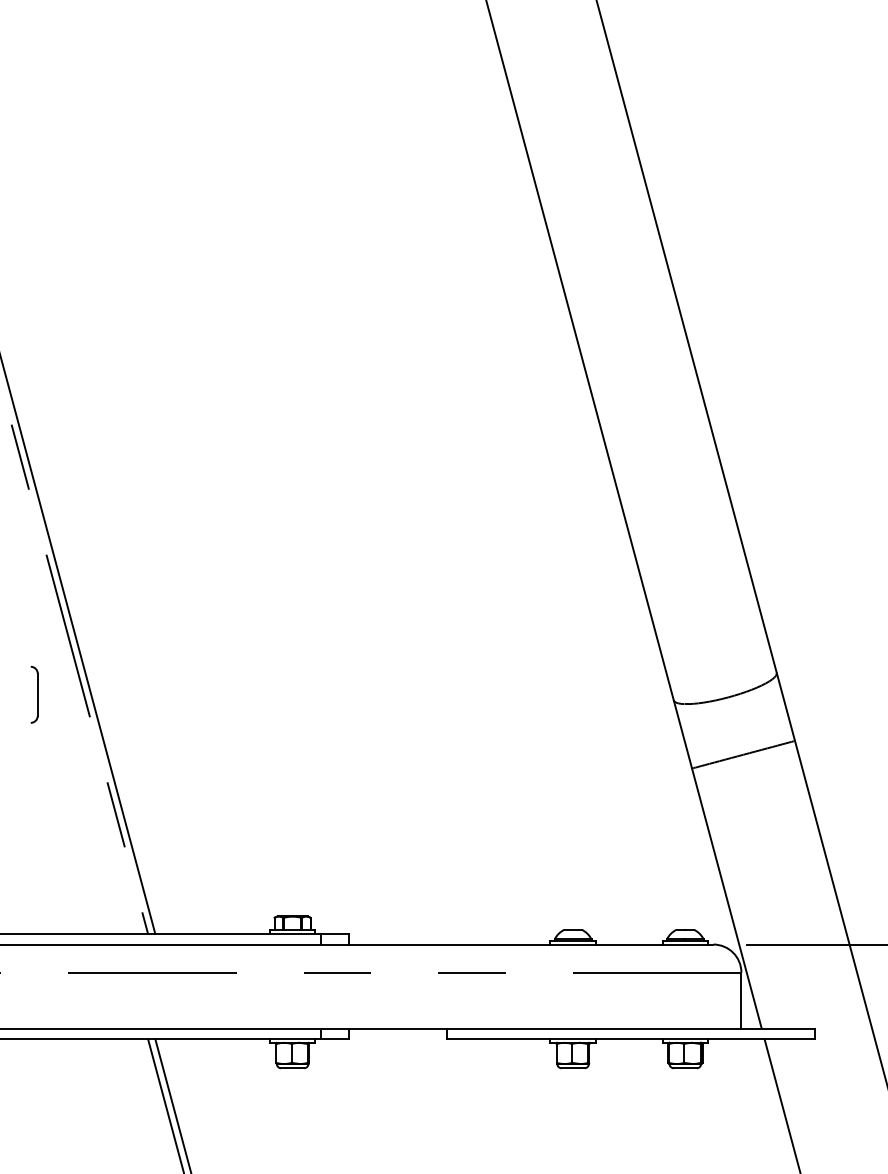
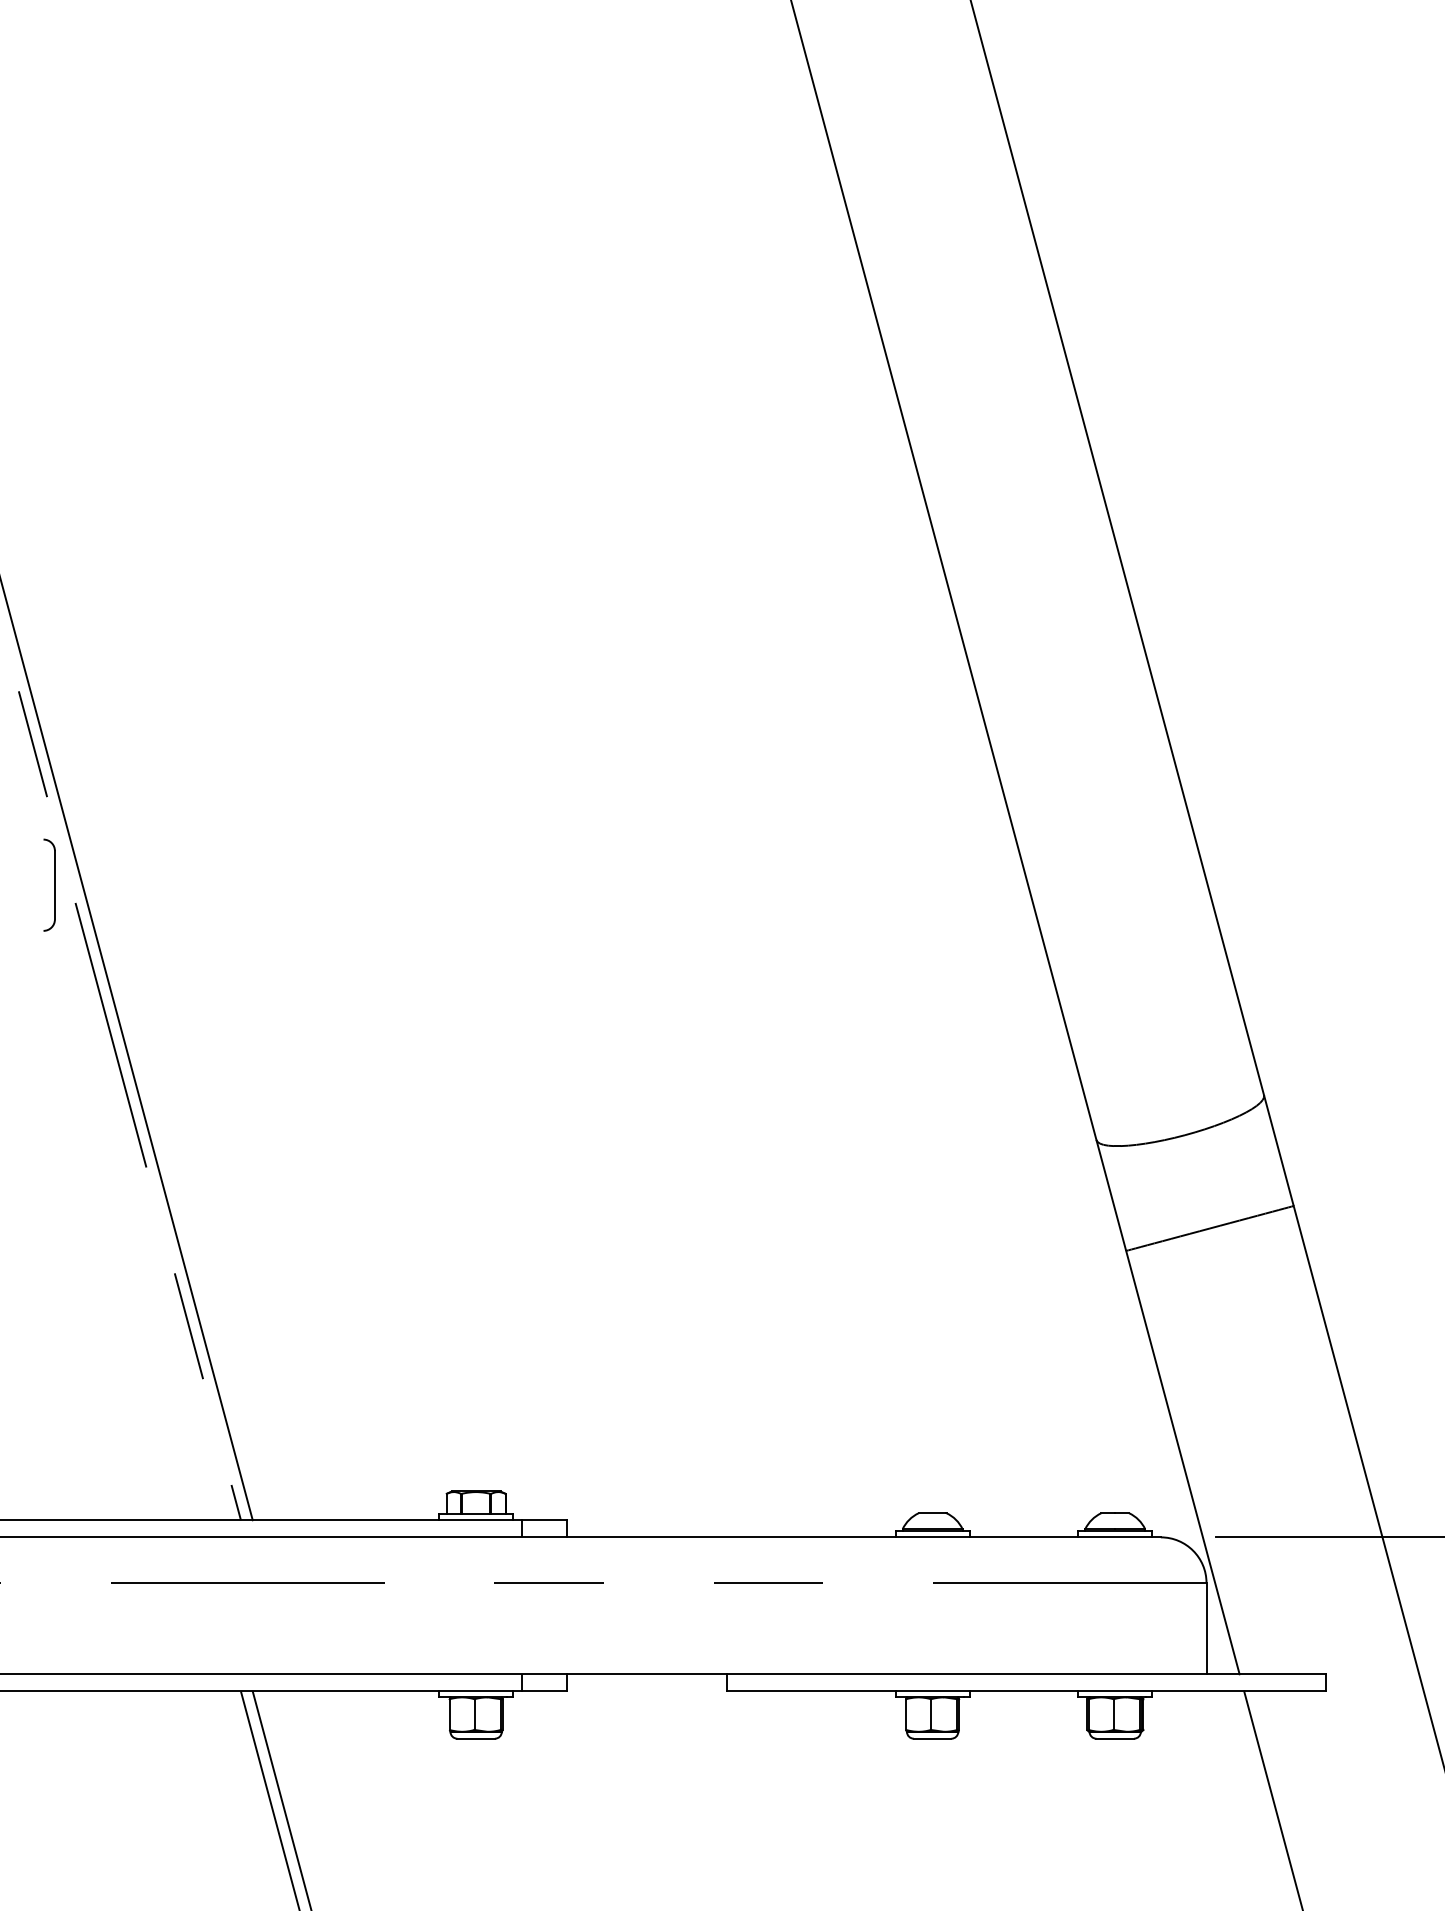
part: (34, 694) -> (49, 884), moved

